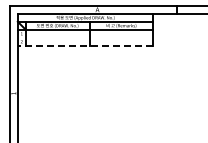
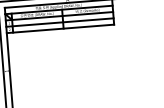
line: (85, 37) -> (59, 22), added
line: (85, 45) -> (60, 28), dashed -> solid

